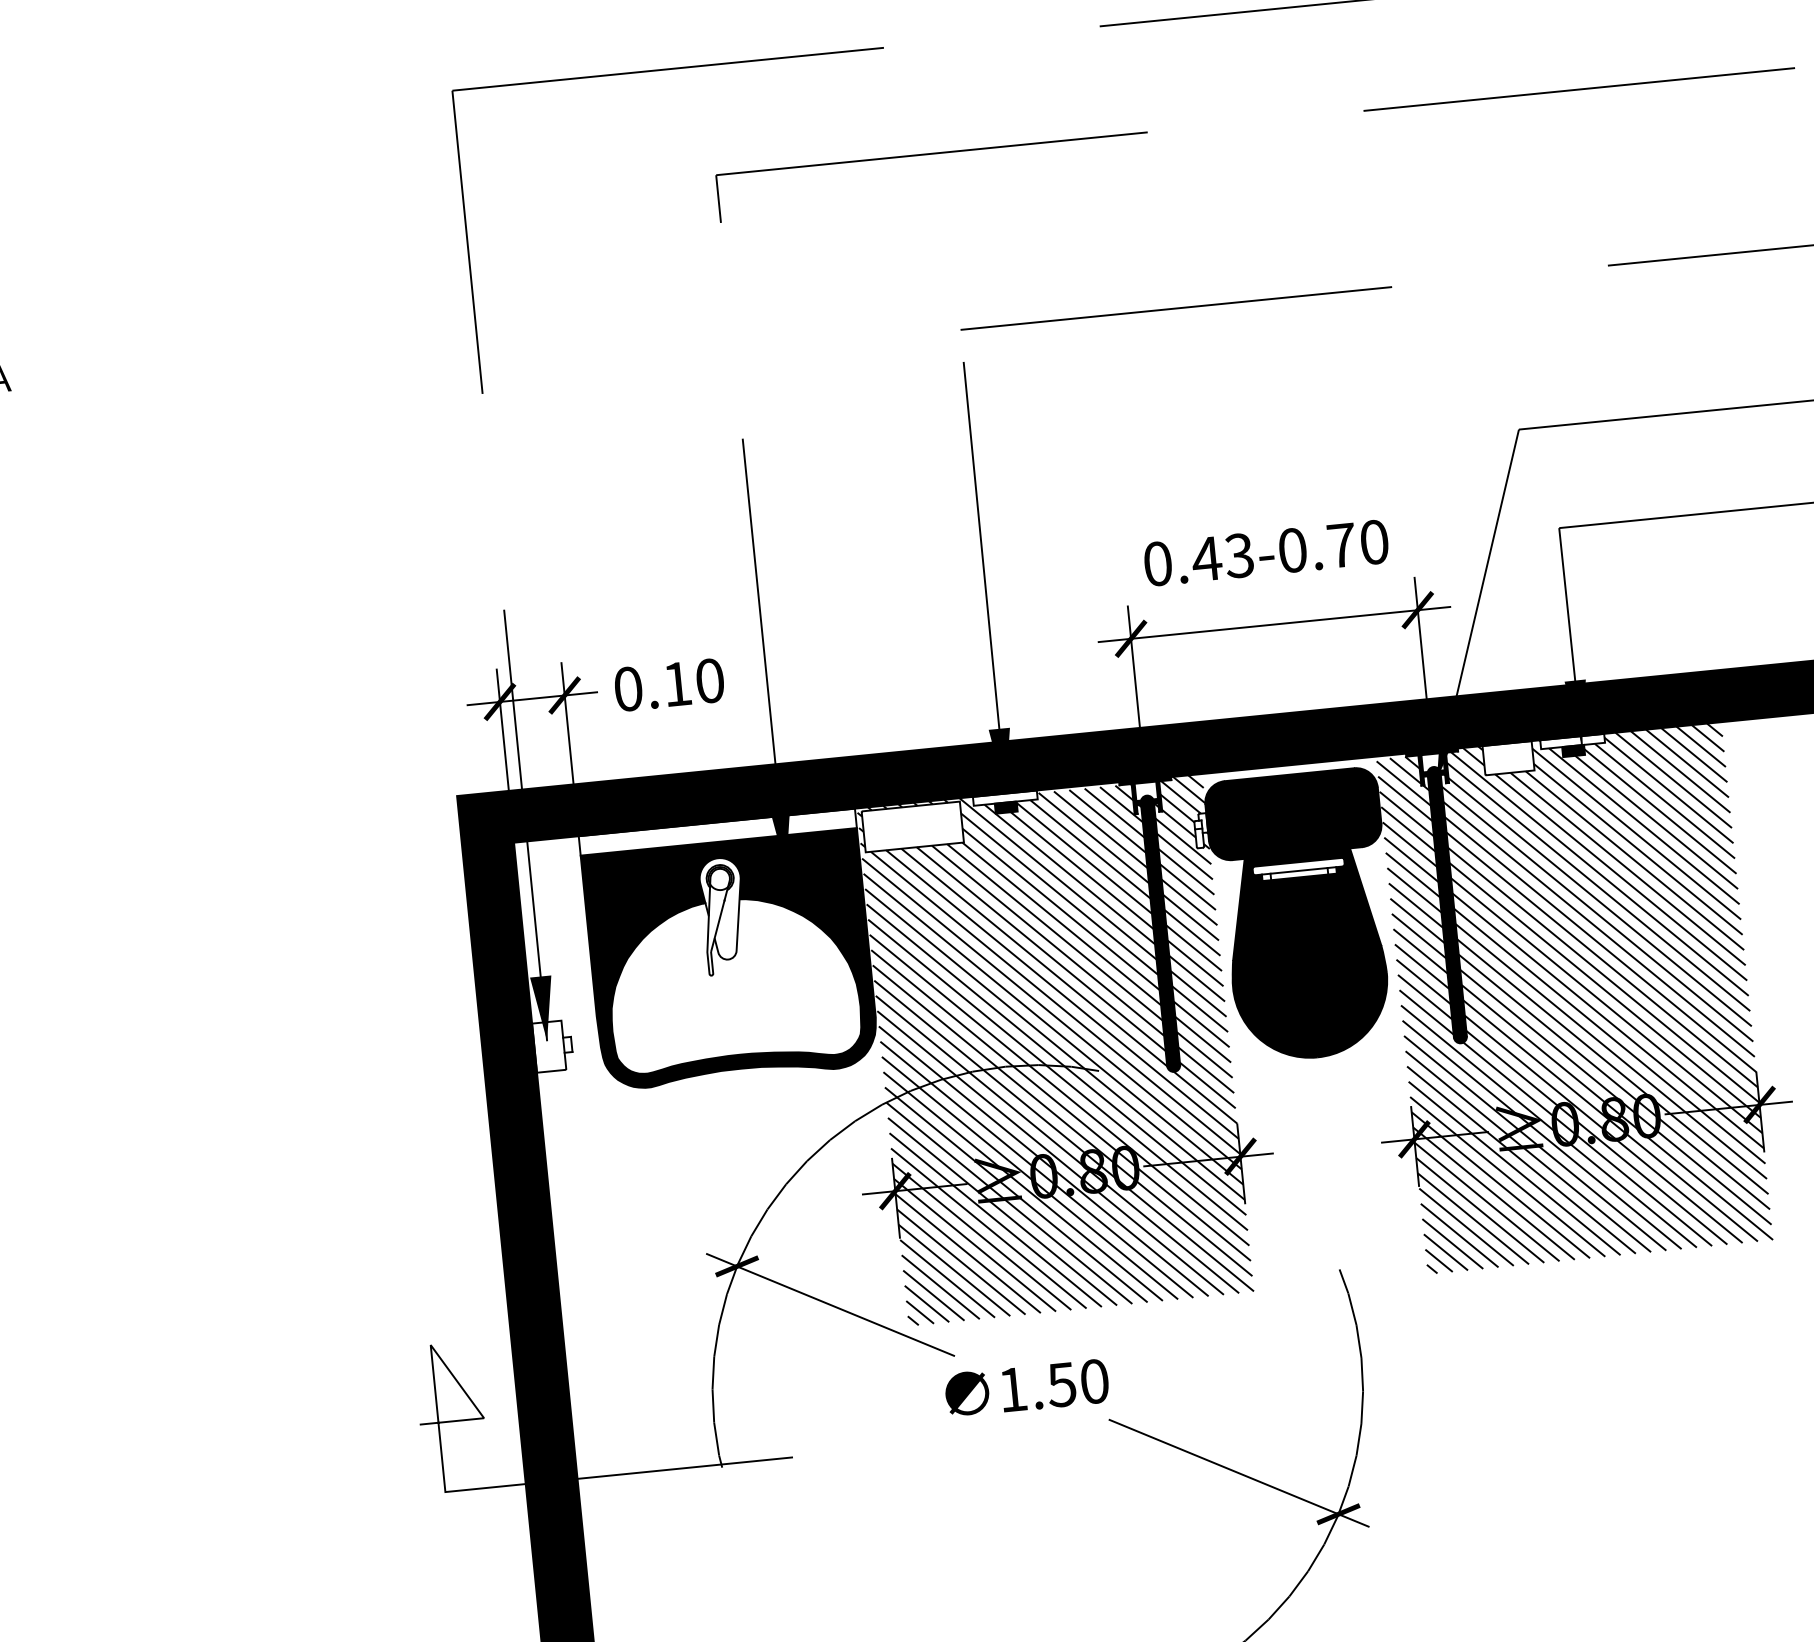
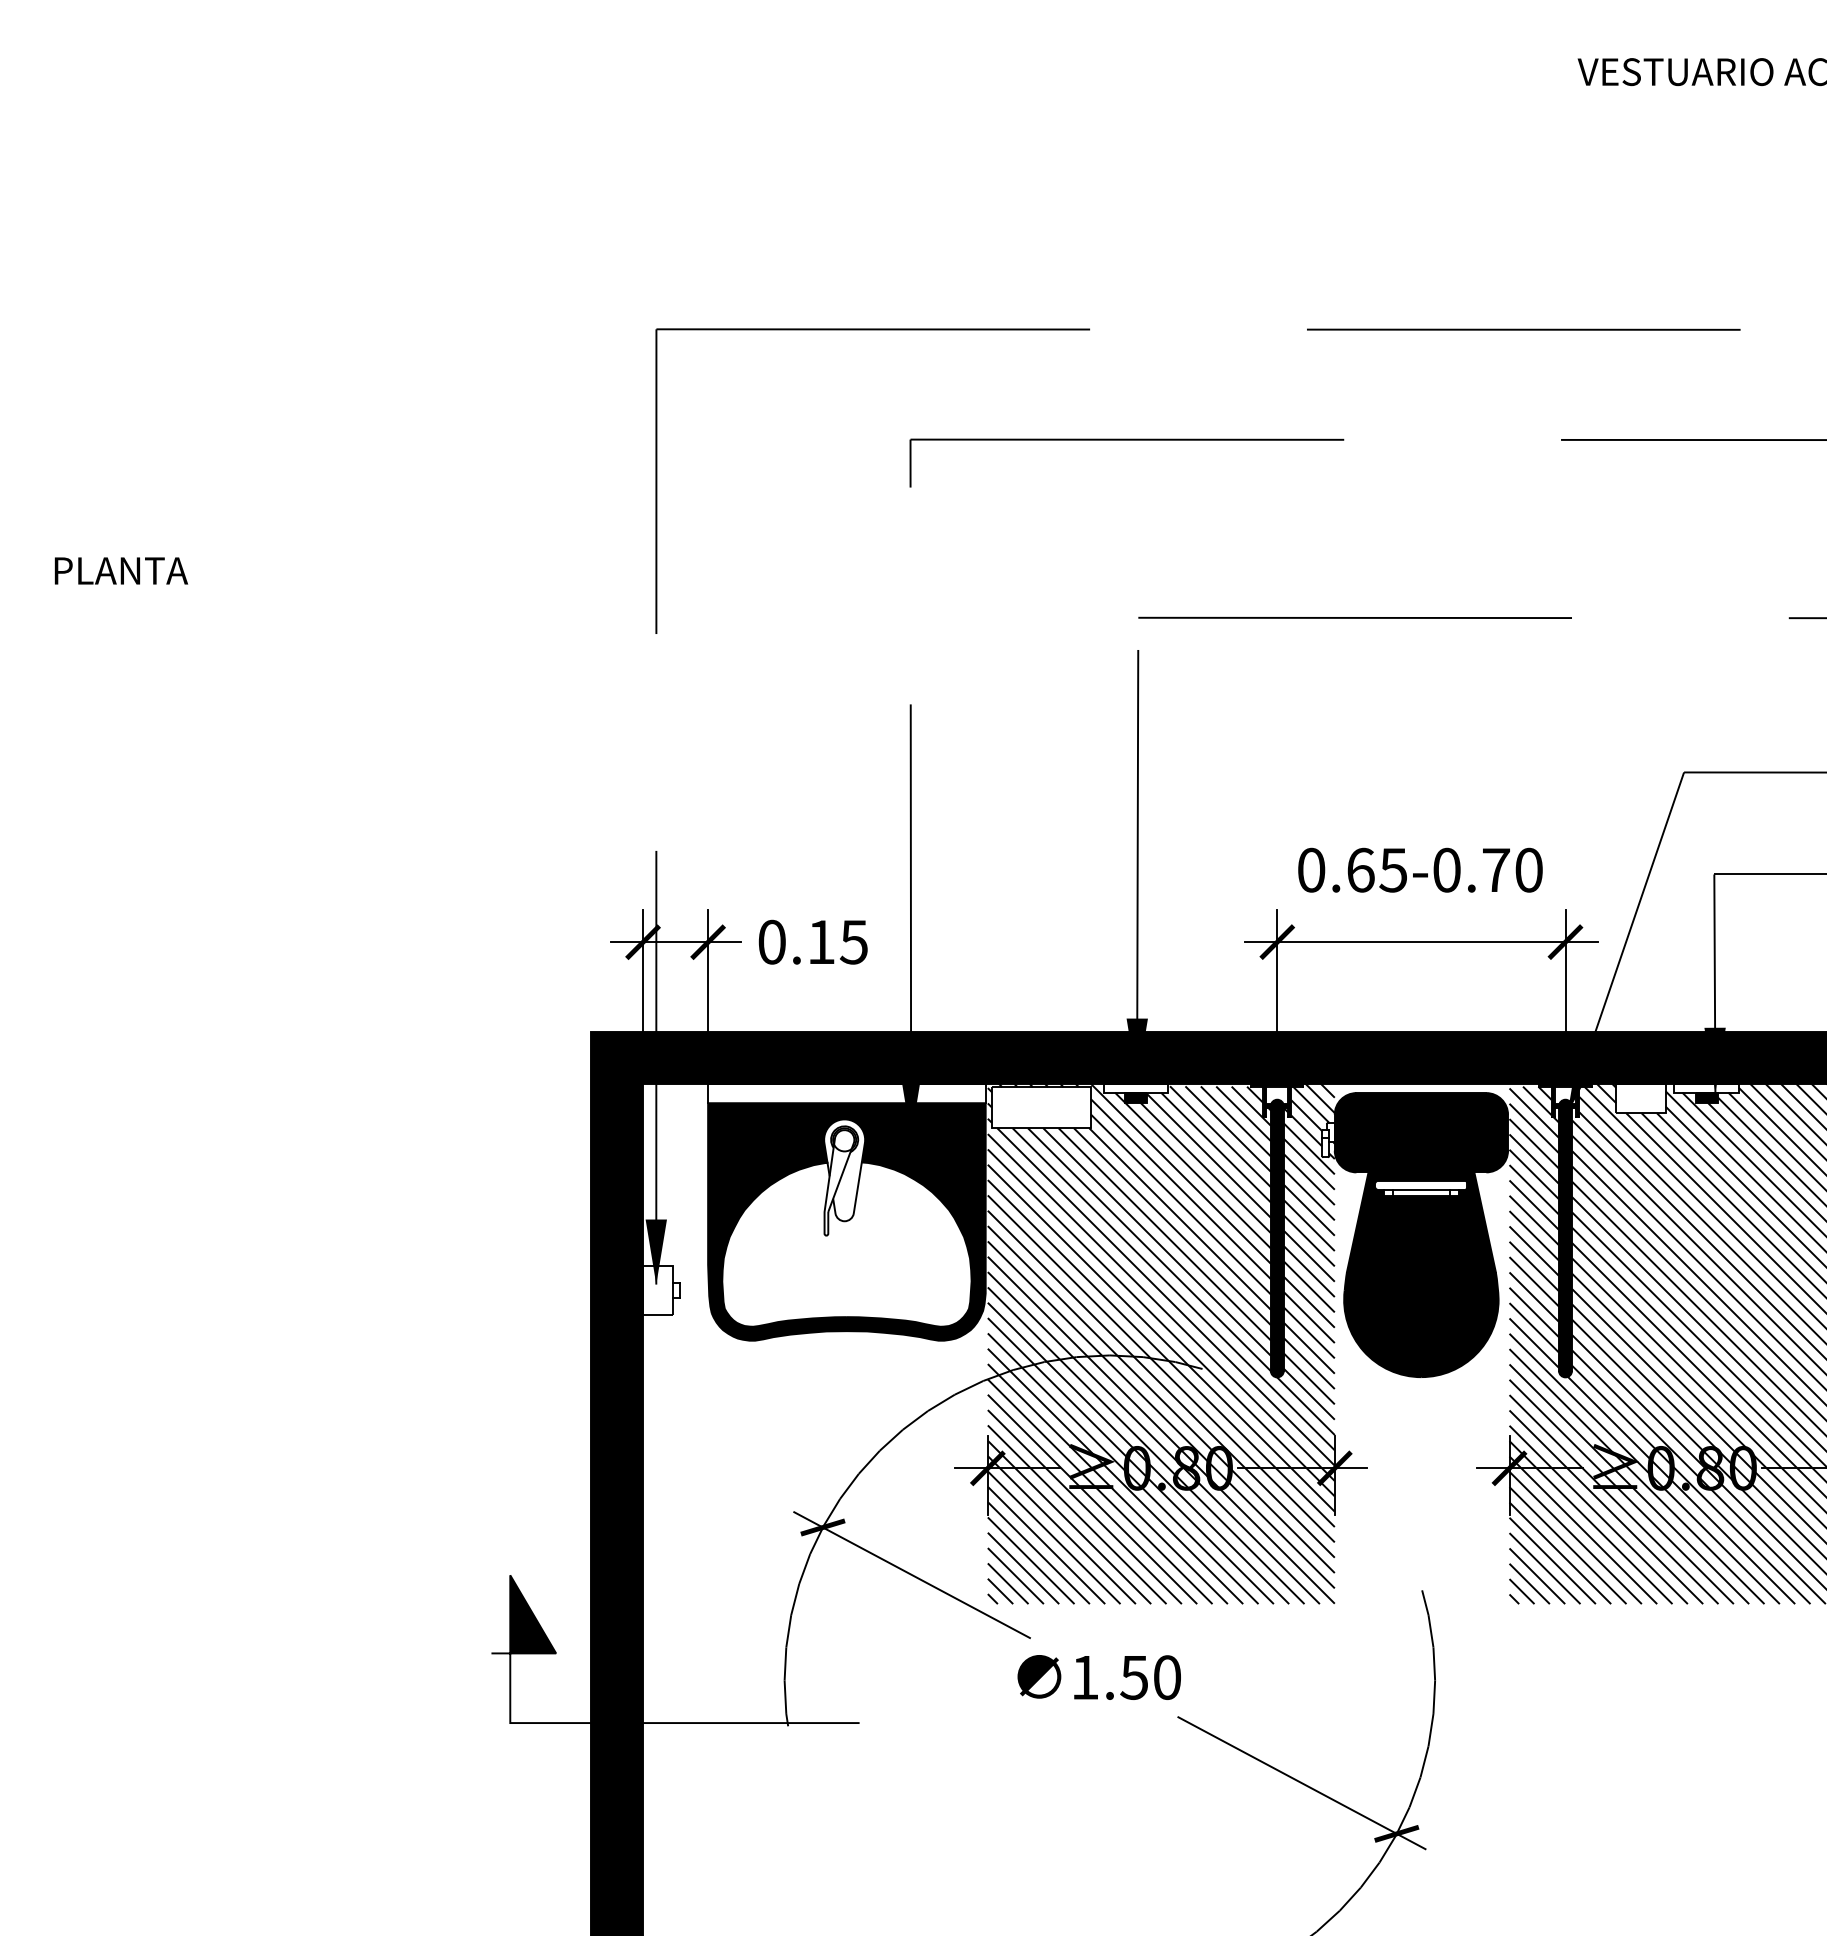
text: (1221, 556) -> (1375, 869), 0.43-0.70 -> 0.65-0.70
text: (709, 680) -> (853, 941), 0.10 -> 0.15
fill: (457, 1381) -> (533, 1614), added

